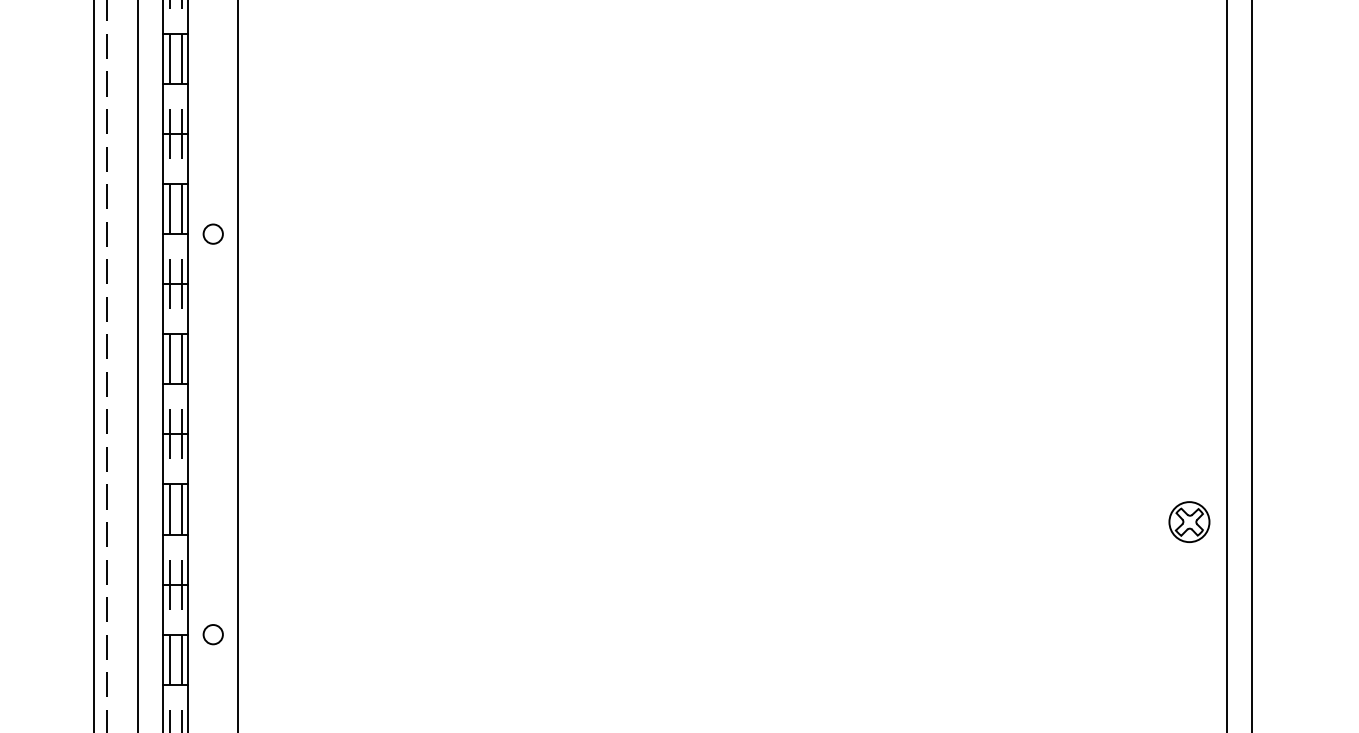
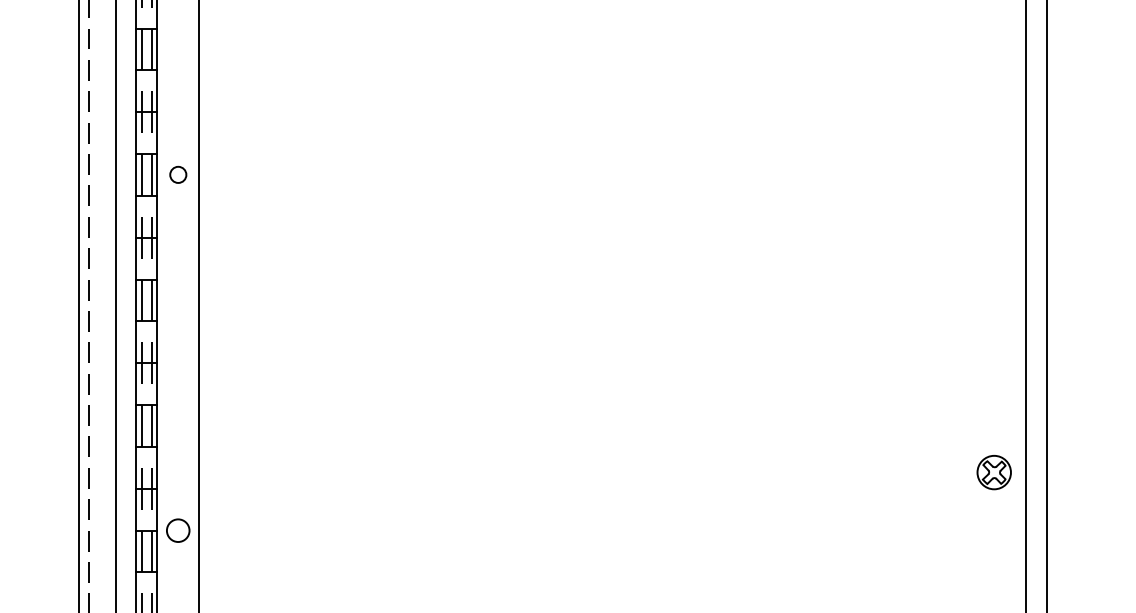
circle: (213, 233) -> (178, 174), moved
part: (1188, 522) -> (993, 472), moved
circle: (213, 634) -> (178, 530), size x1.4

